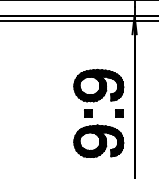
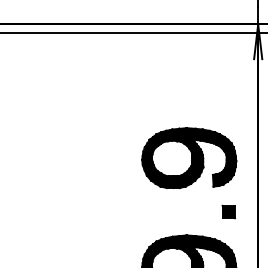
part: (88, 113) -> (169, 211), removed

